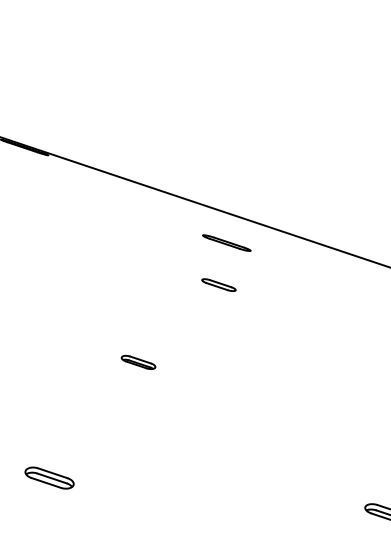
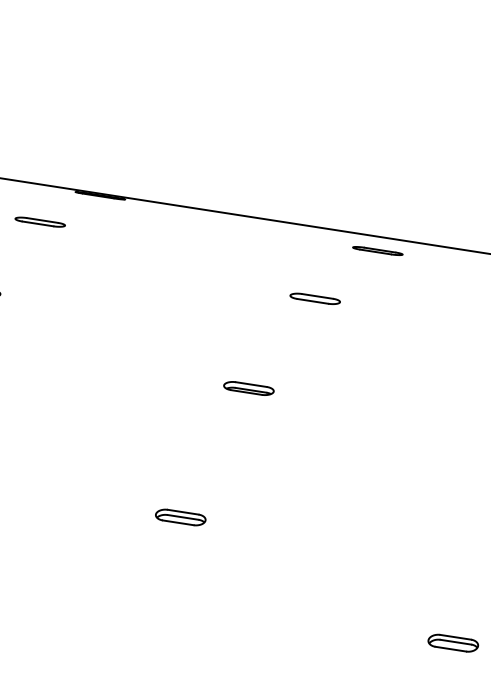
part: (226, 242) -> (377, 250), moved
part: (218, 284) -> (314, 298), size x1.43
part: (138, 362) -> (248, 388), size x1.43

